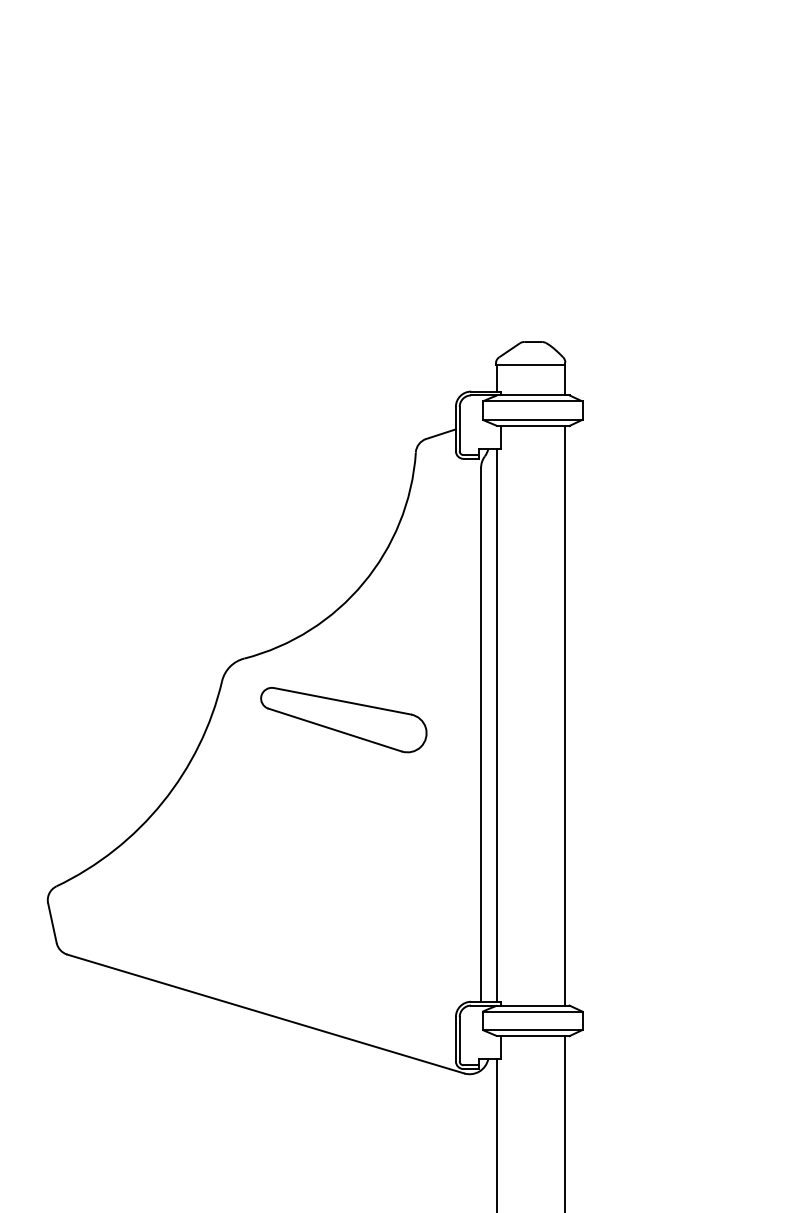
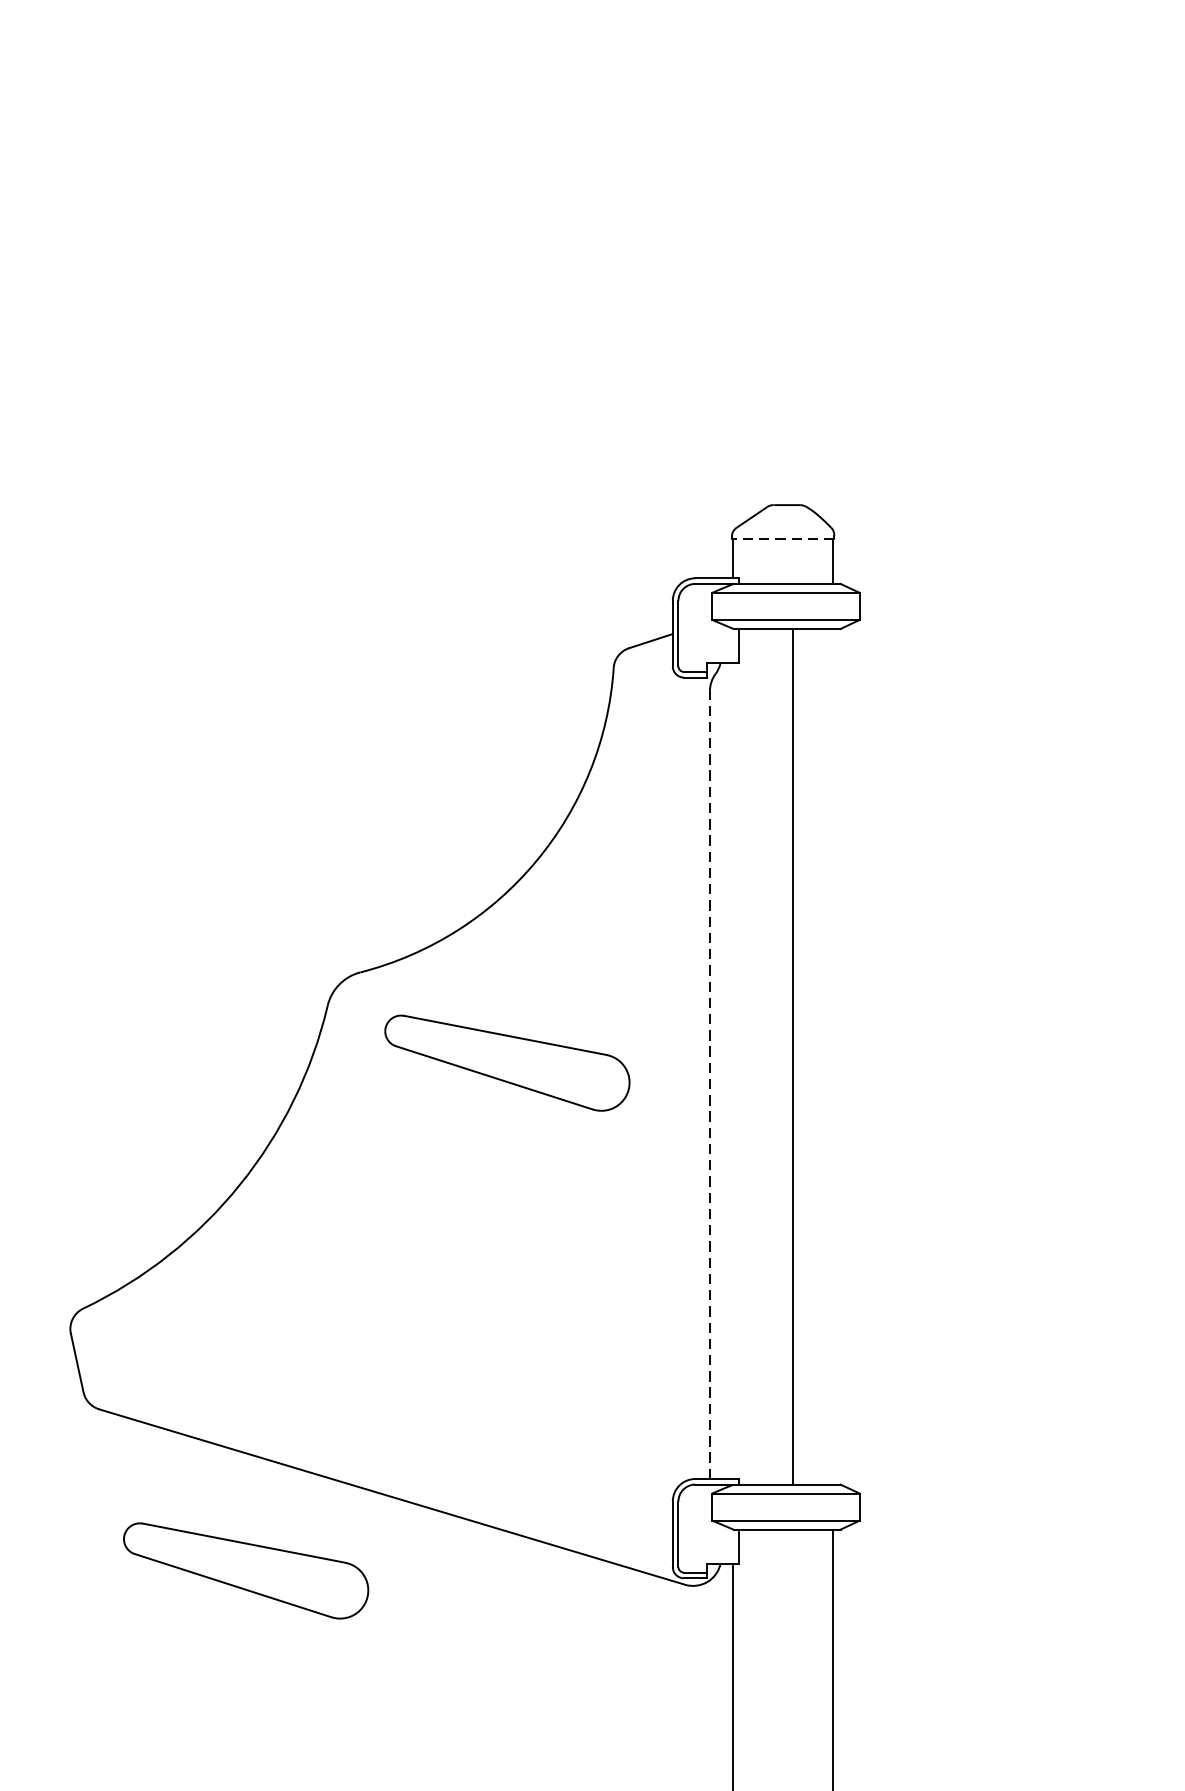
line: (530, 364) -> (782, 538), solid -> dashed
line: (564, 715) -> (793, 1056), moved
line: (496, 724) -> (732, 1069), removed
line: (481, 734) -> (710, 1084), solid -> dashed
part: (166, 1064) -> (245, 1571), added

